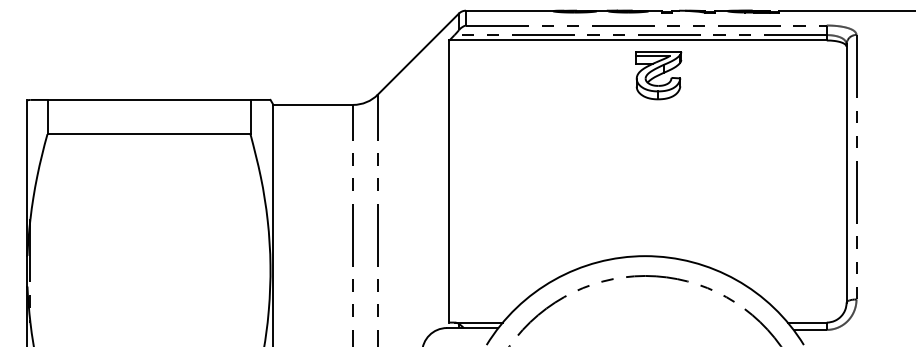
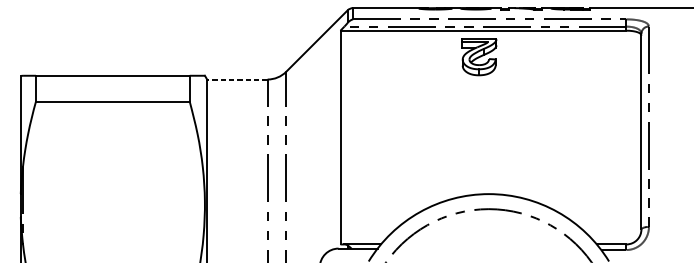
part: (658, 75) -> (479, 57), moved
line: (313, 104) -> (237, 79), solid -> dashed

